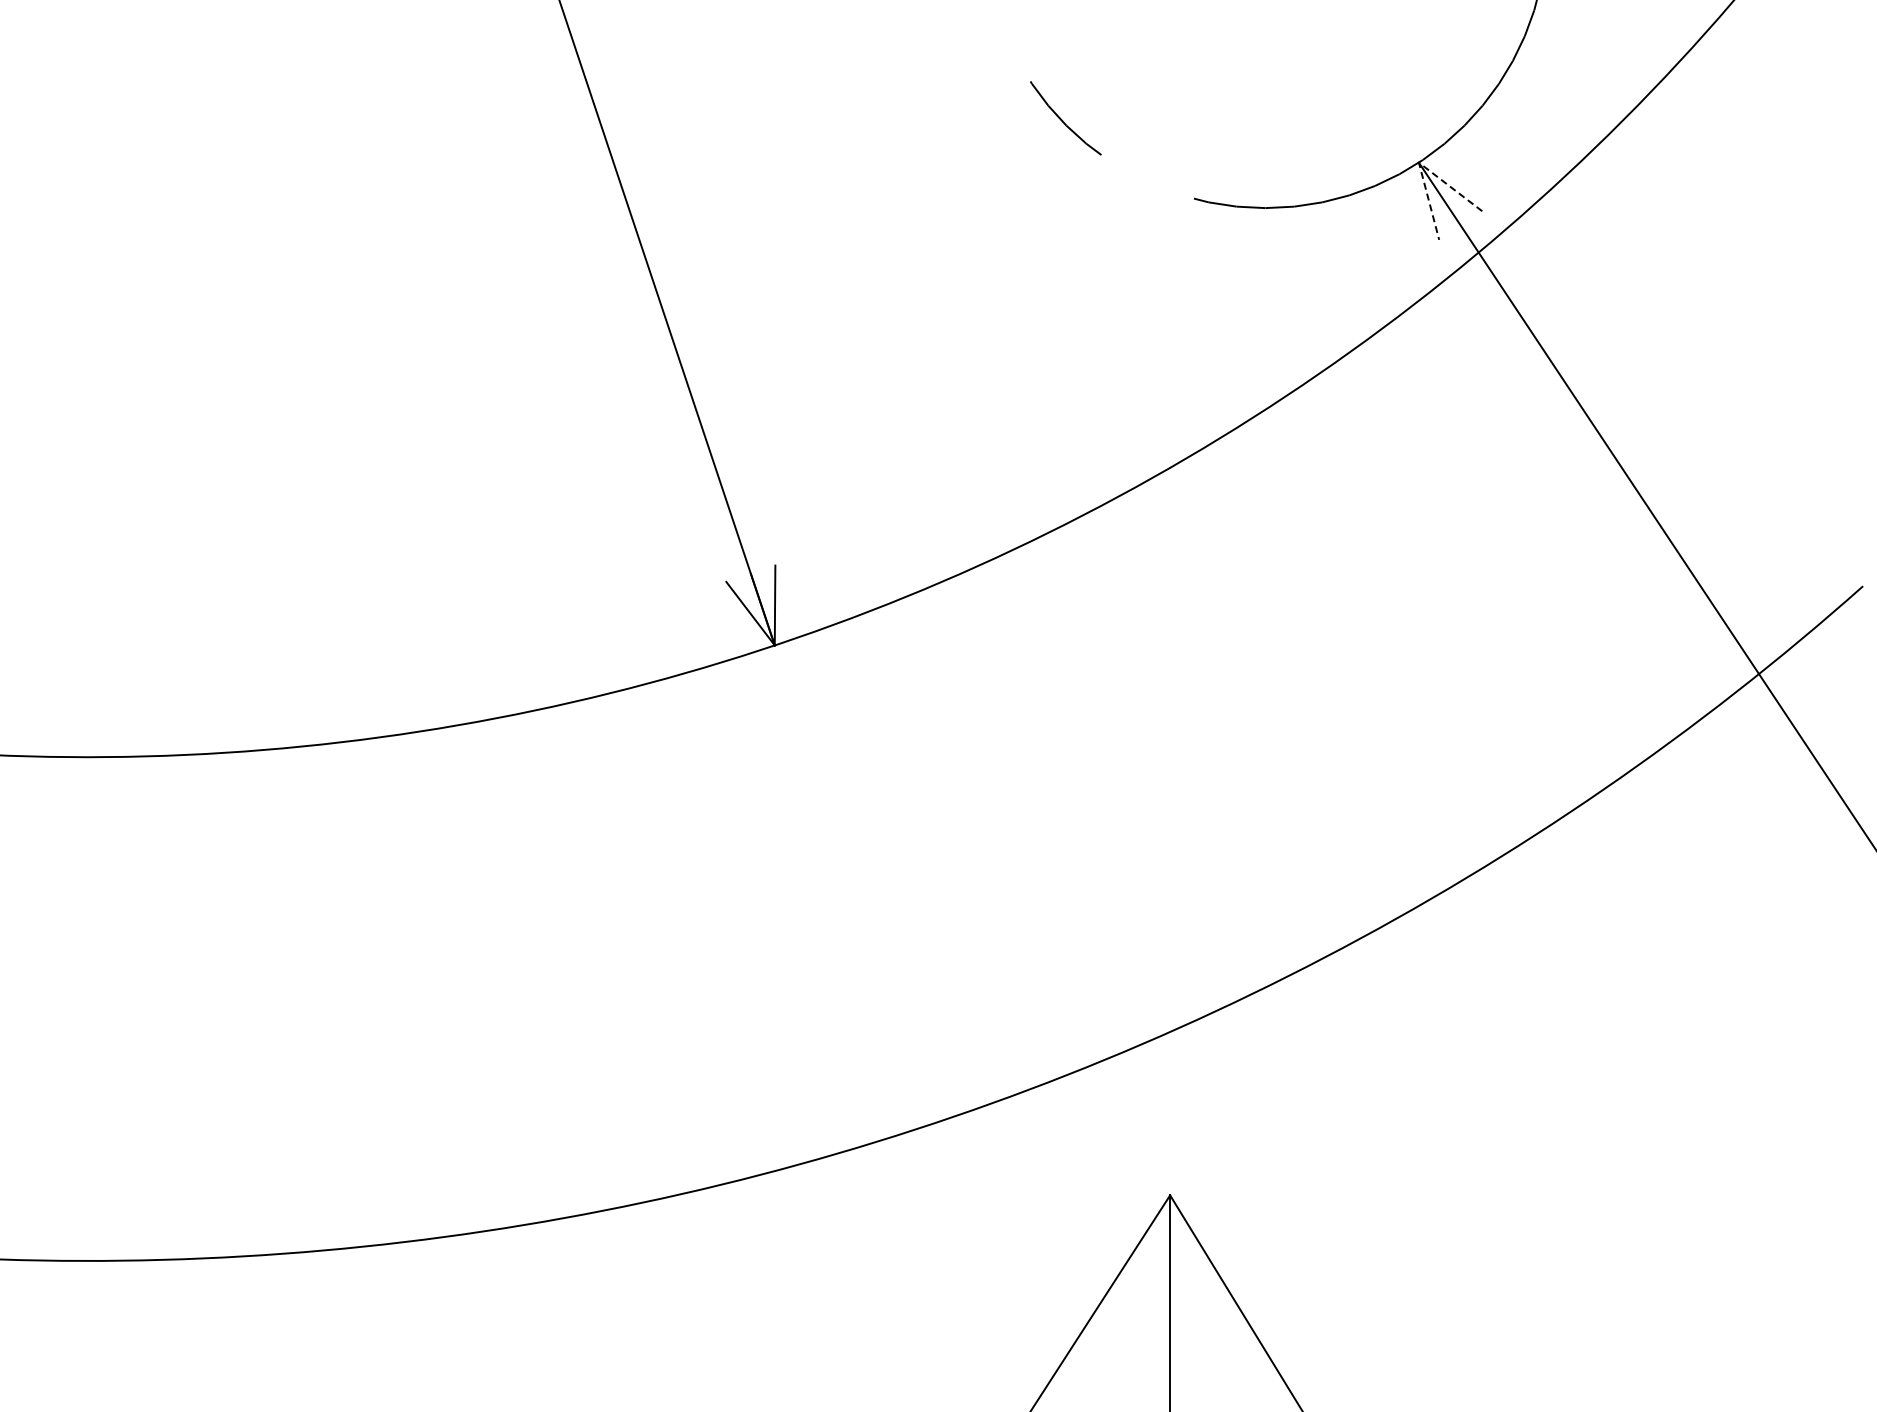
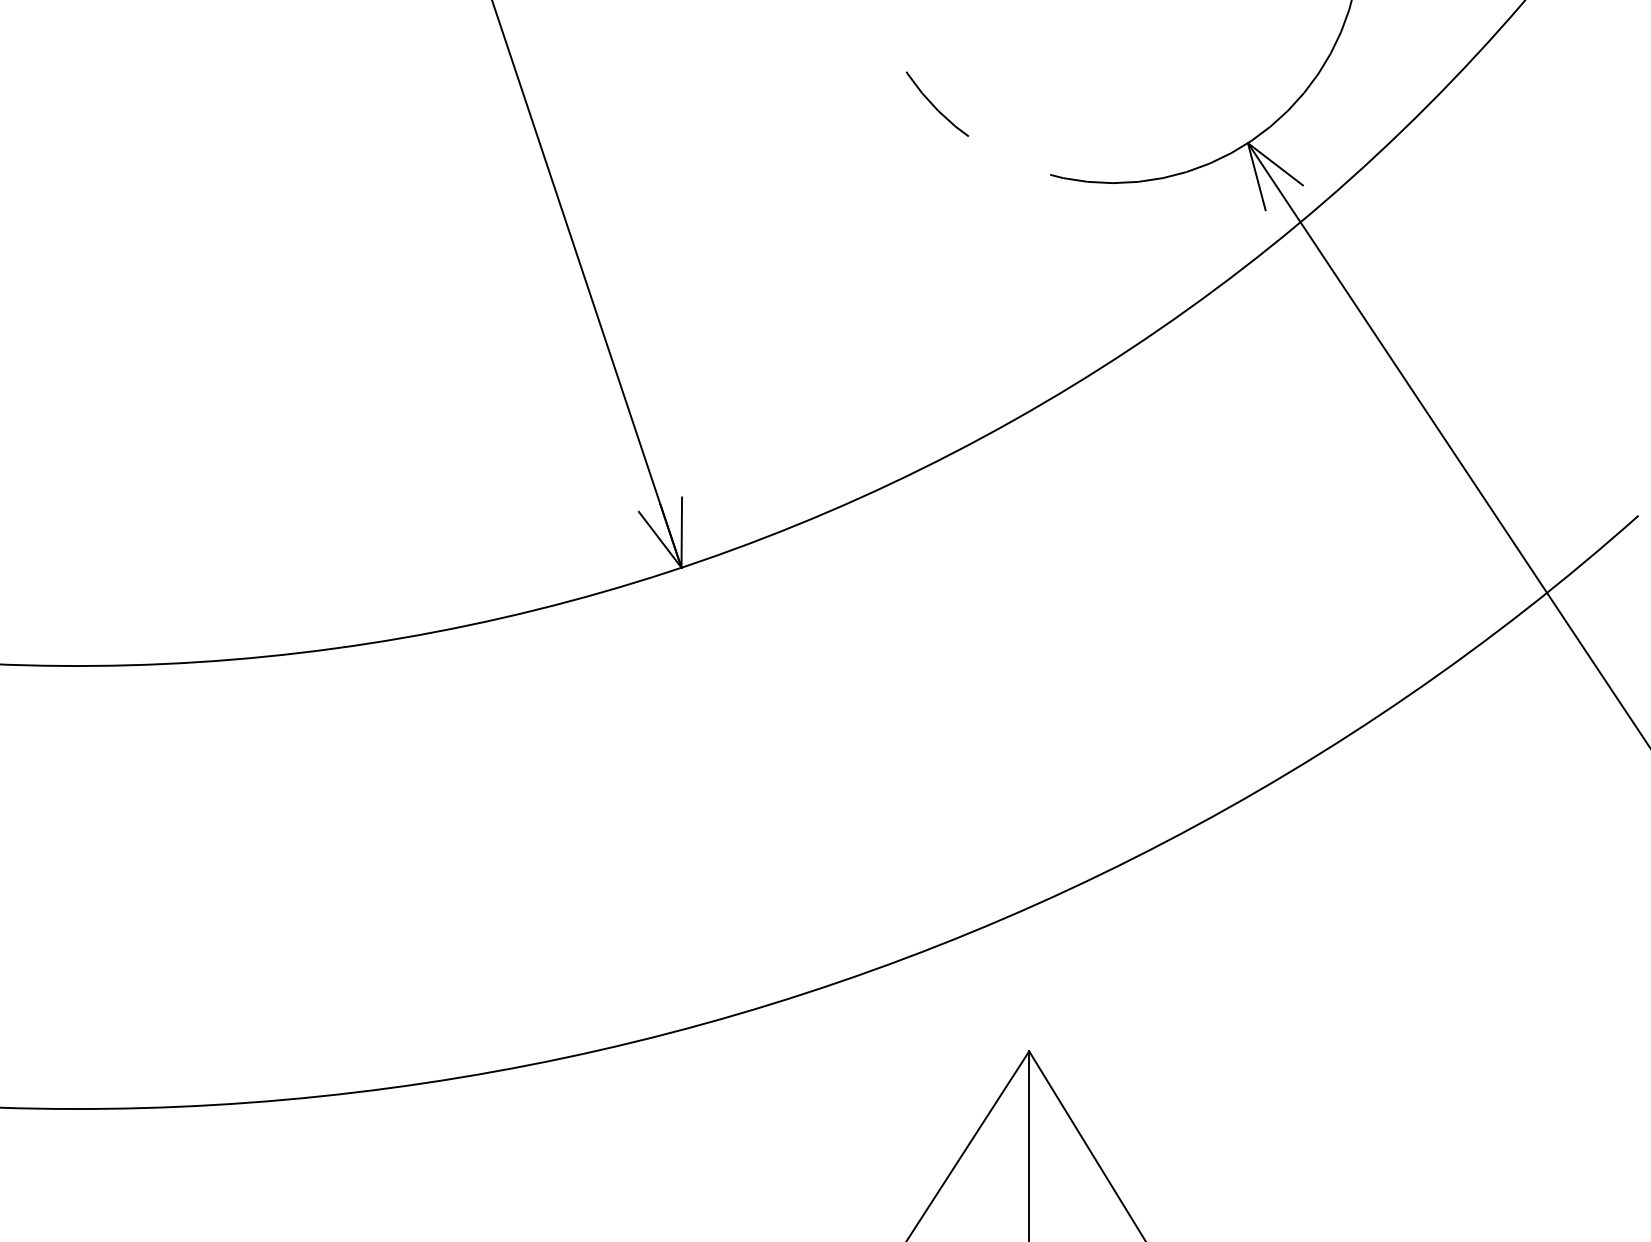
line: (1418, 162) -> (1247, 143), dashed -> solid

